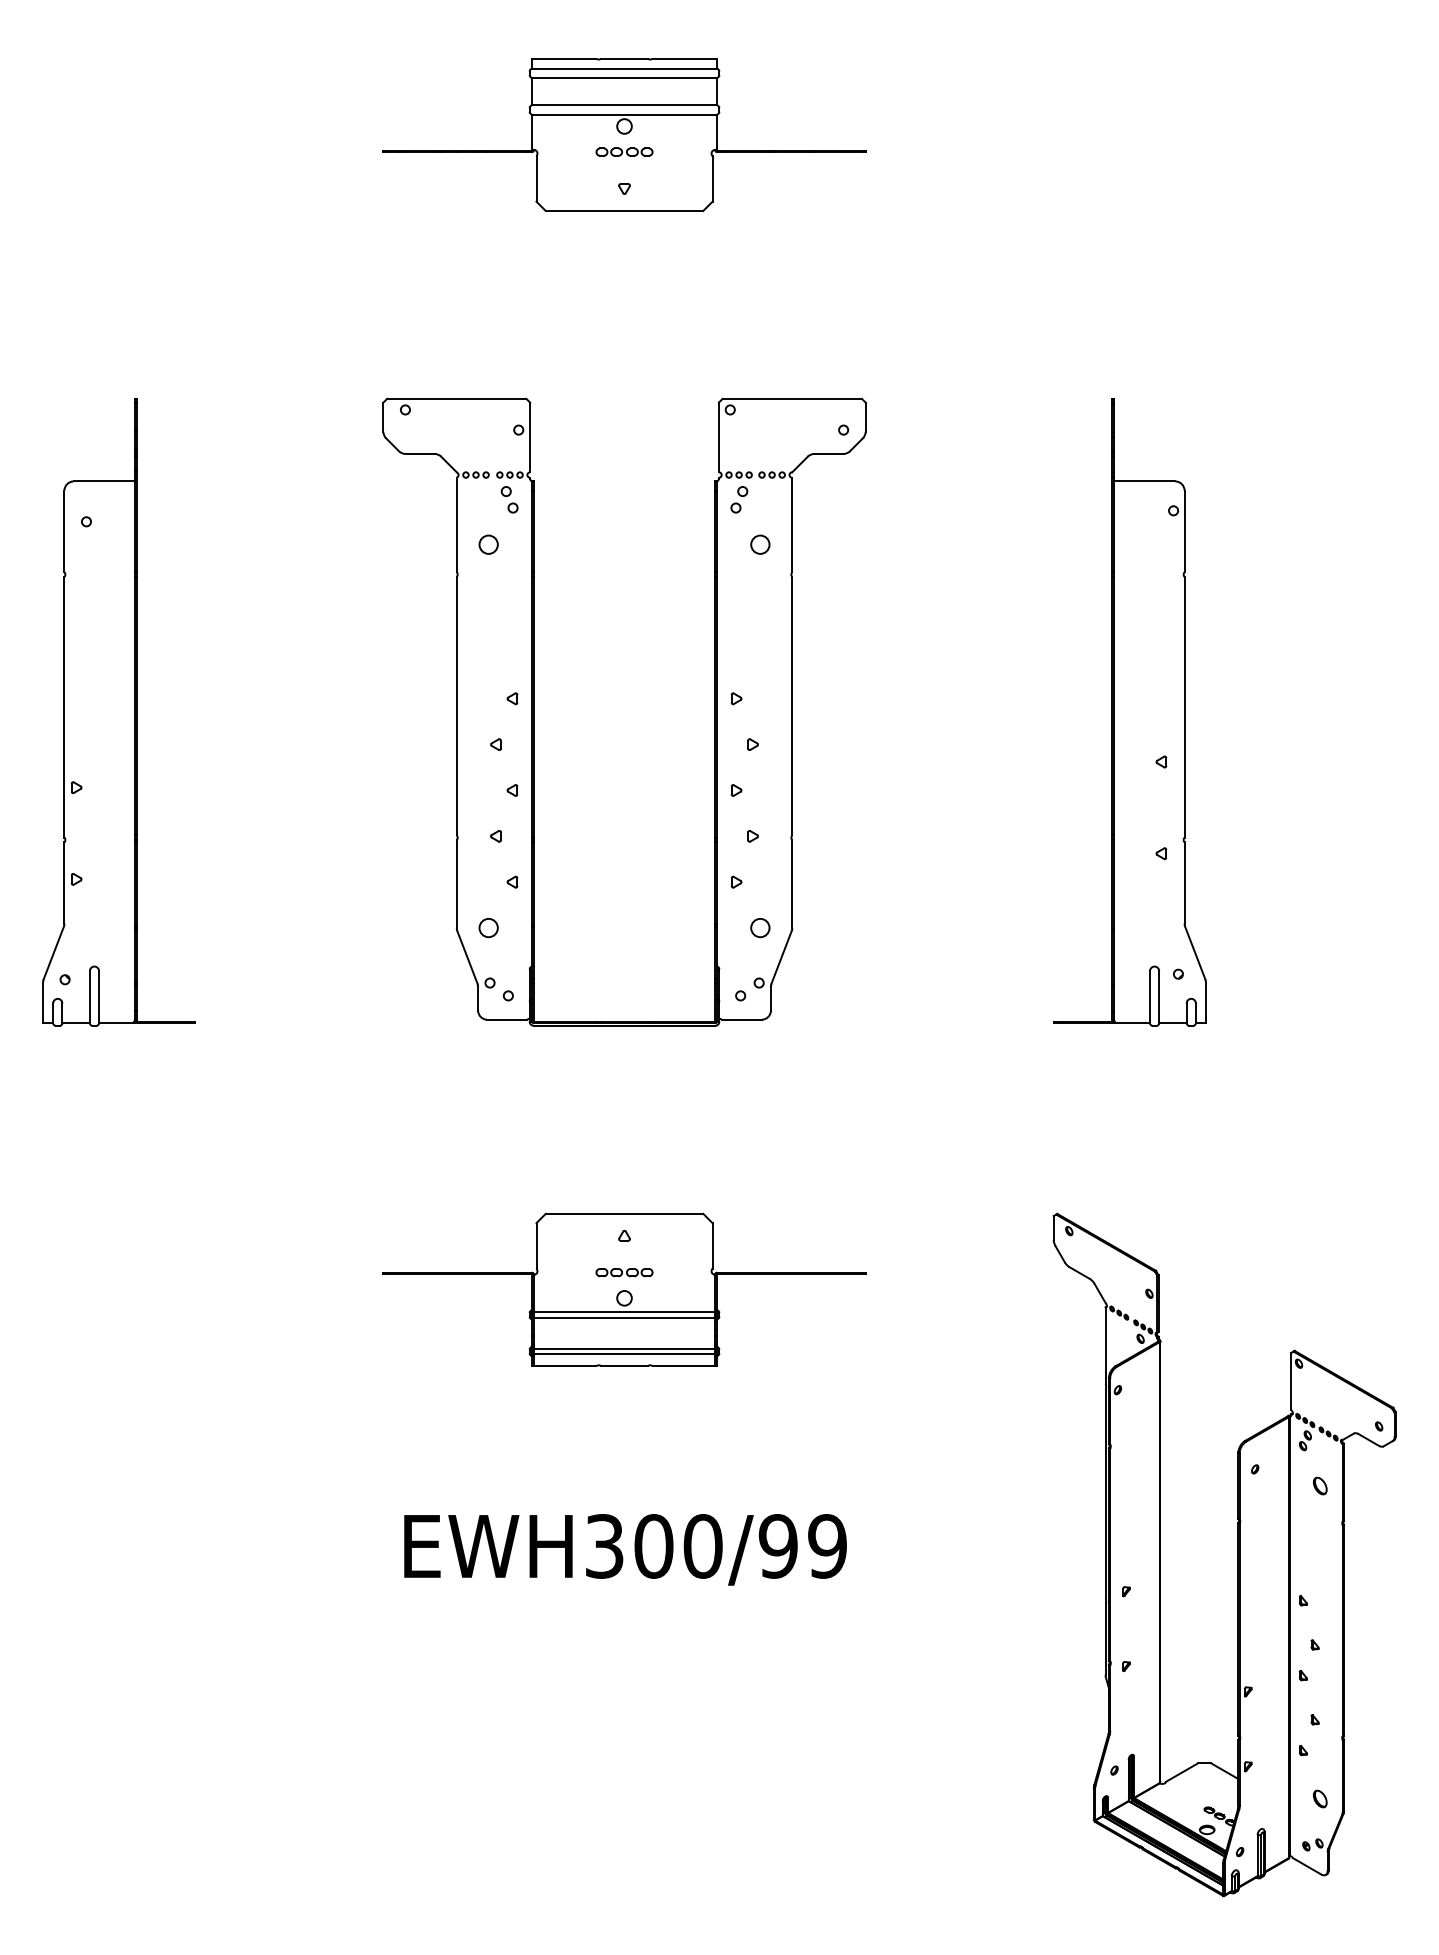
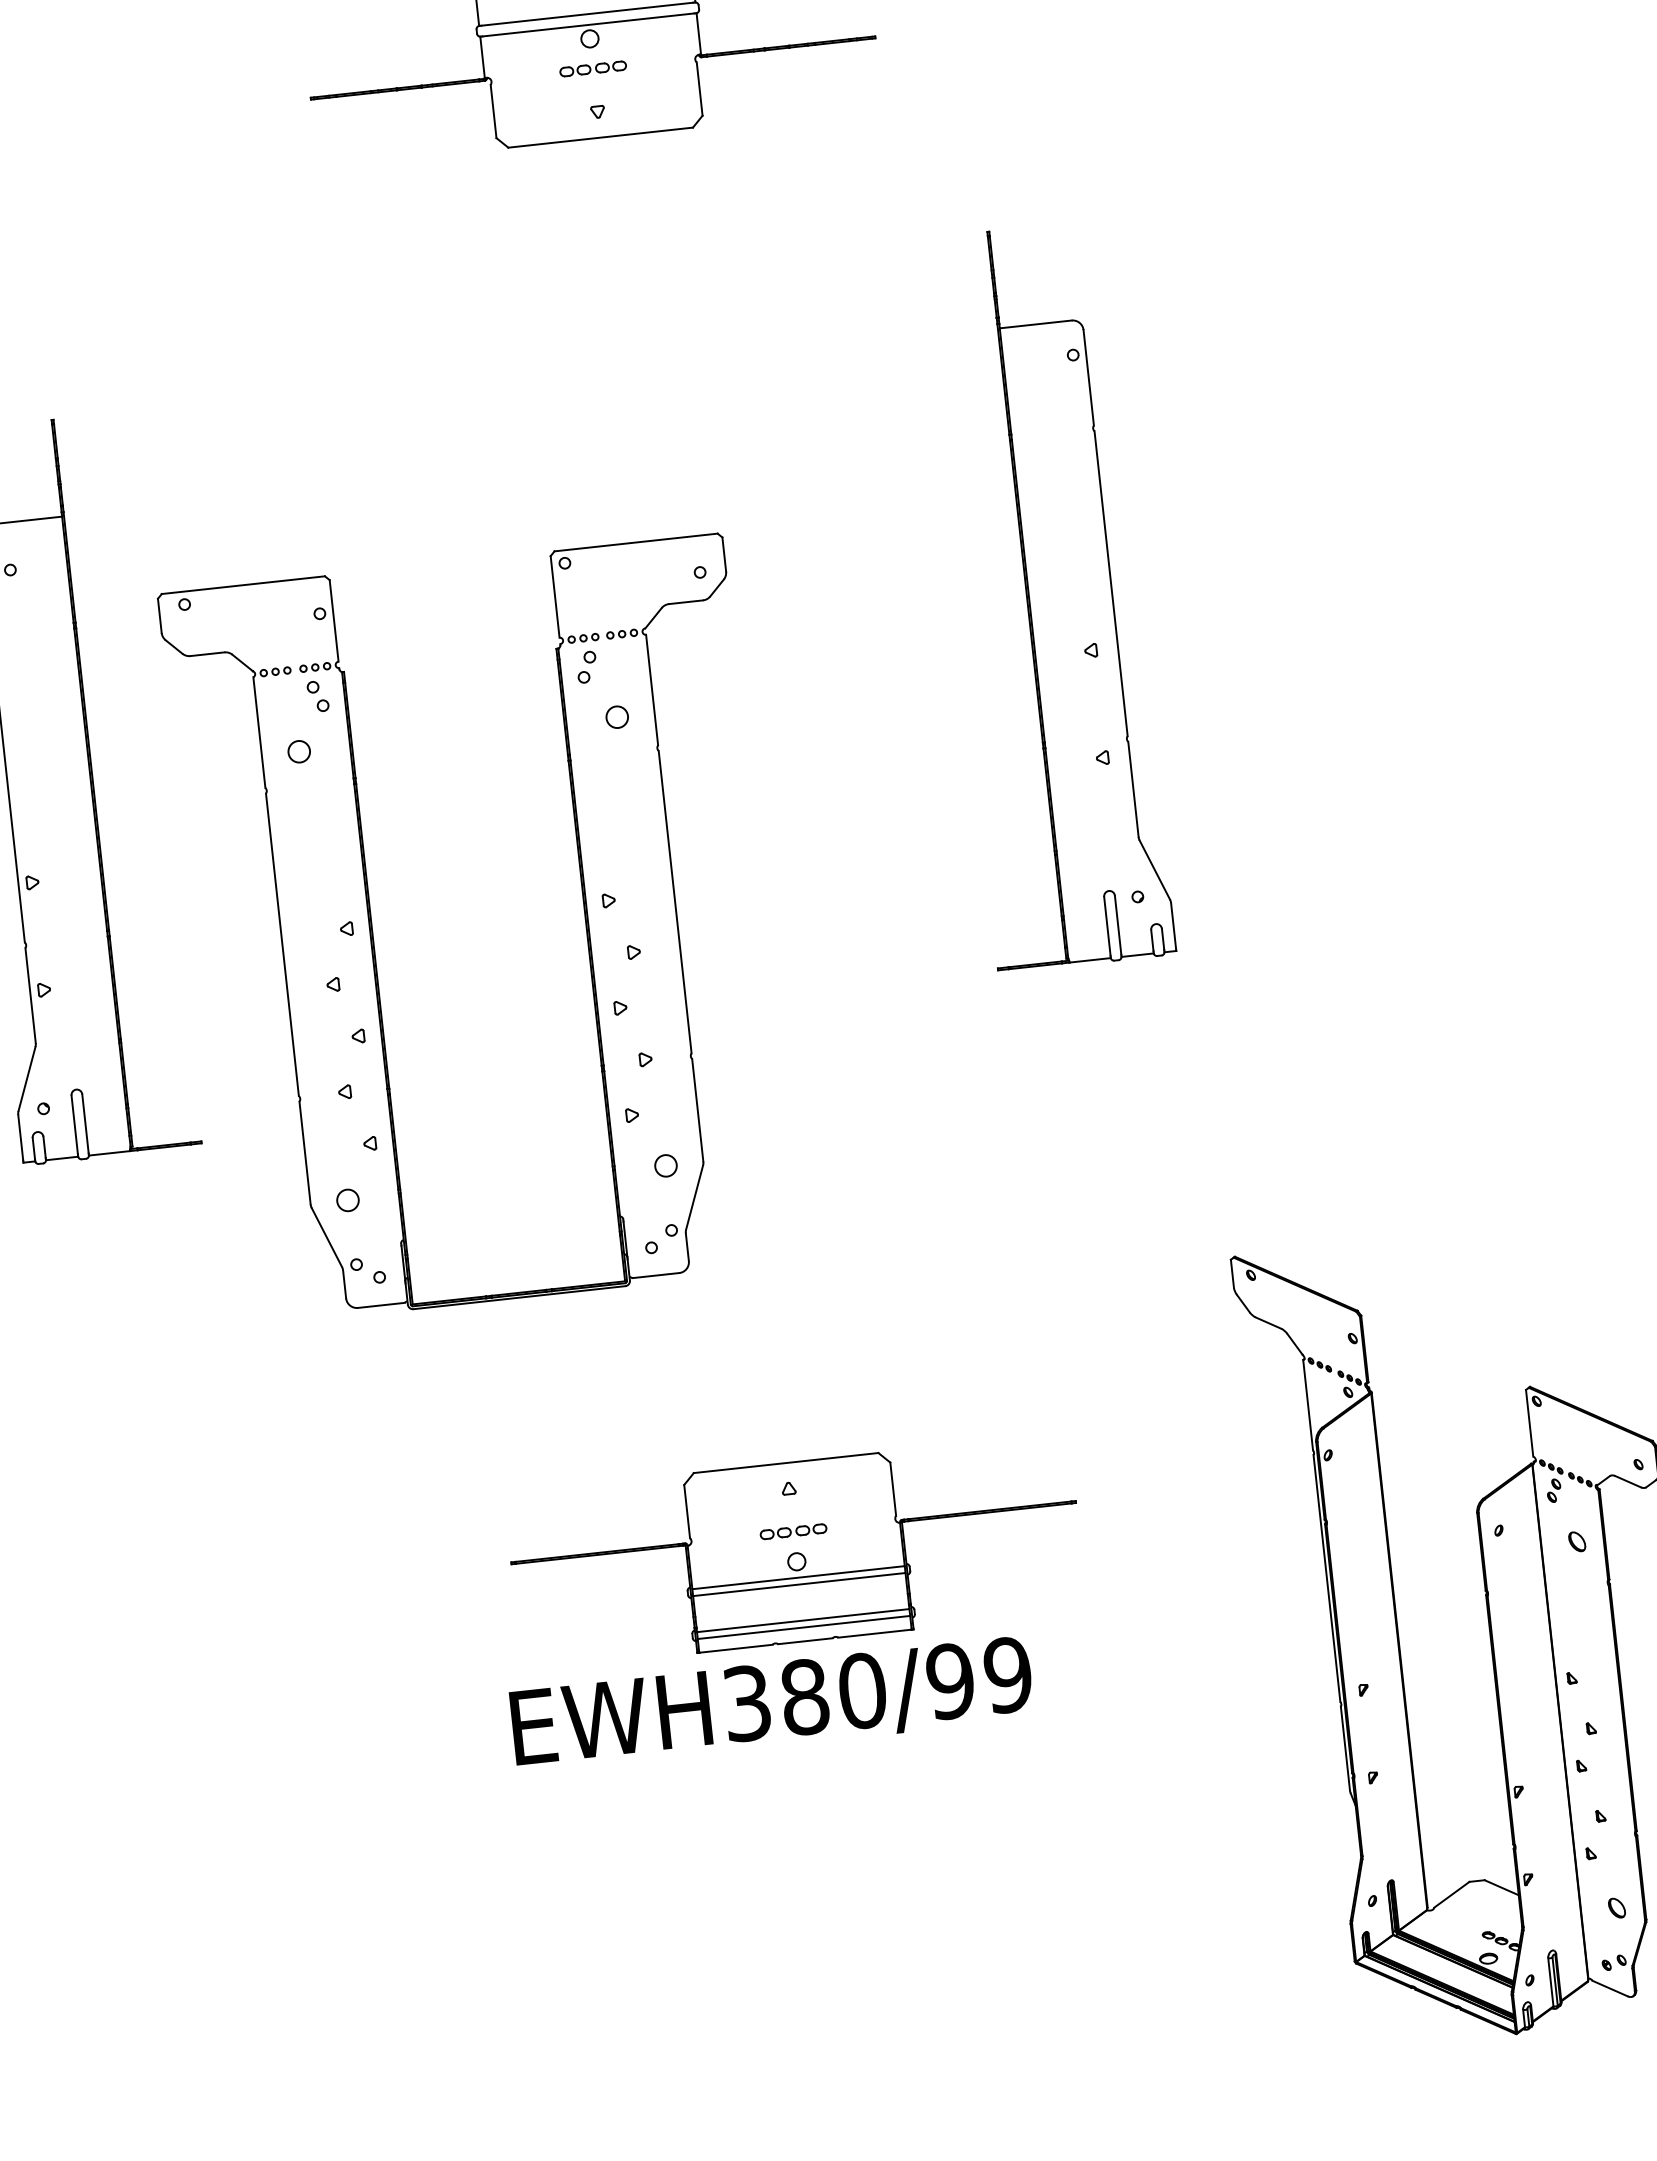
part: (534, 711) -> (374, 941), moved
part: (1129, 712) -> (1047, 596), moved
part: (624, 1289) -> (795, 1551), moved
text: (653, 1546) -> (804, 1697), EWH300/99 -> EWH380/99

